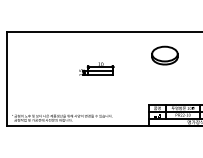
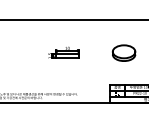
part: (164, 55) -> (123, 53), moved

